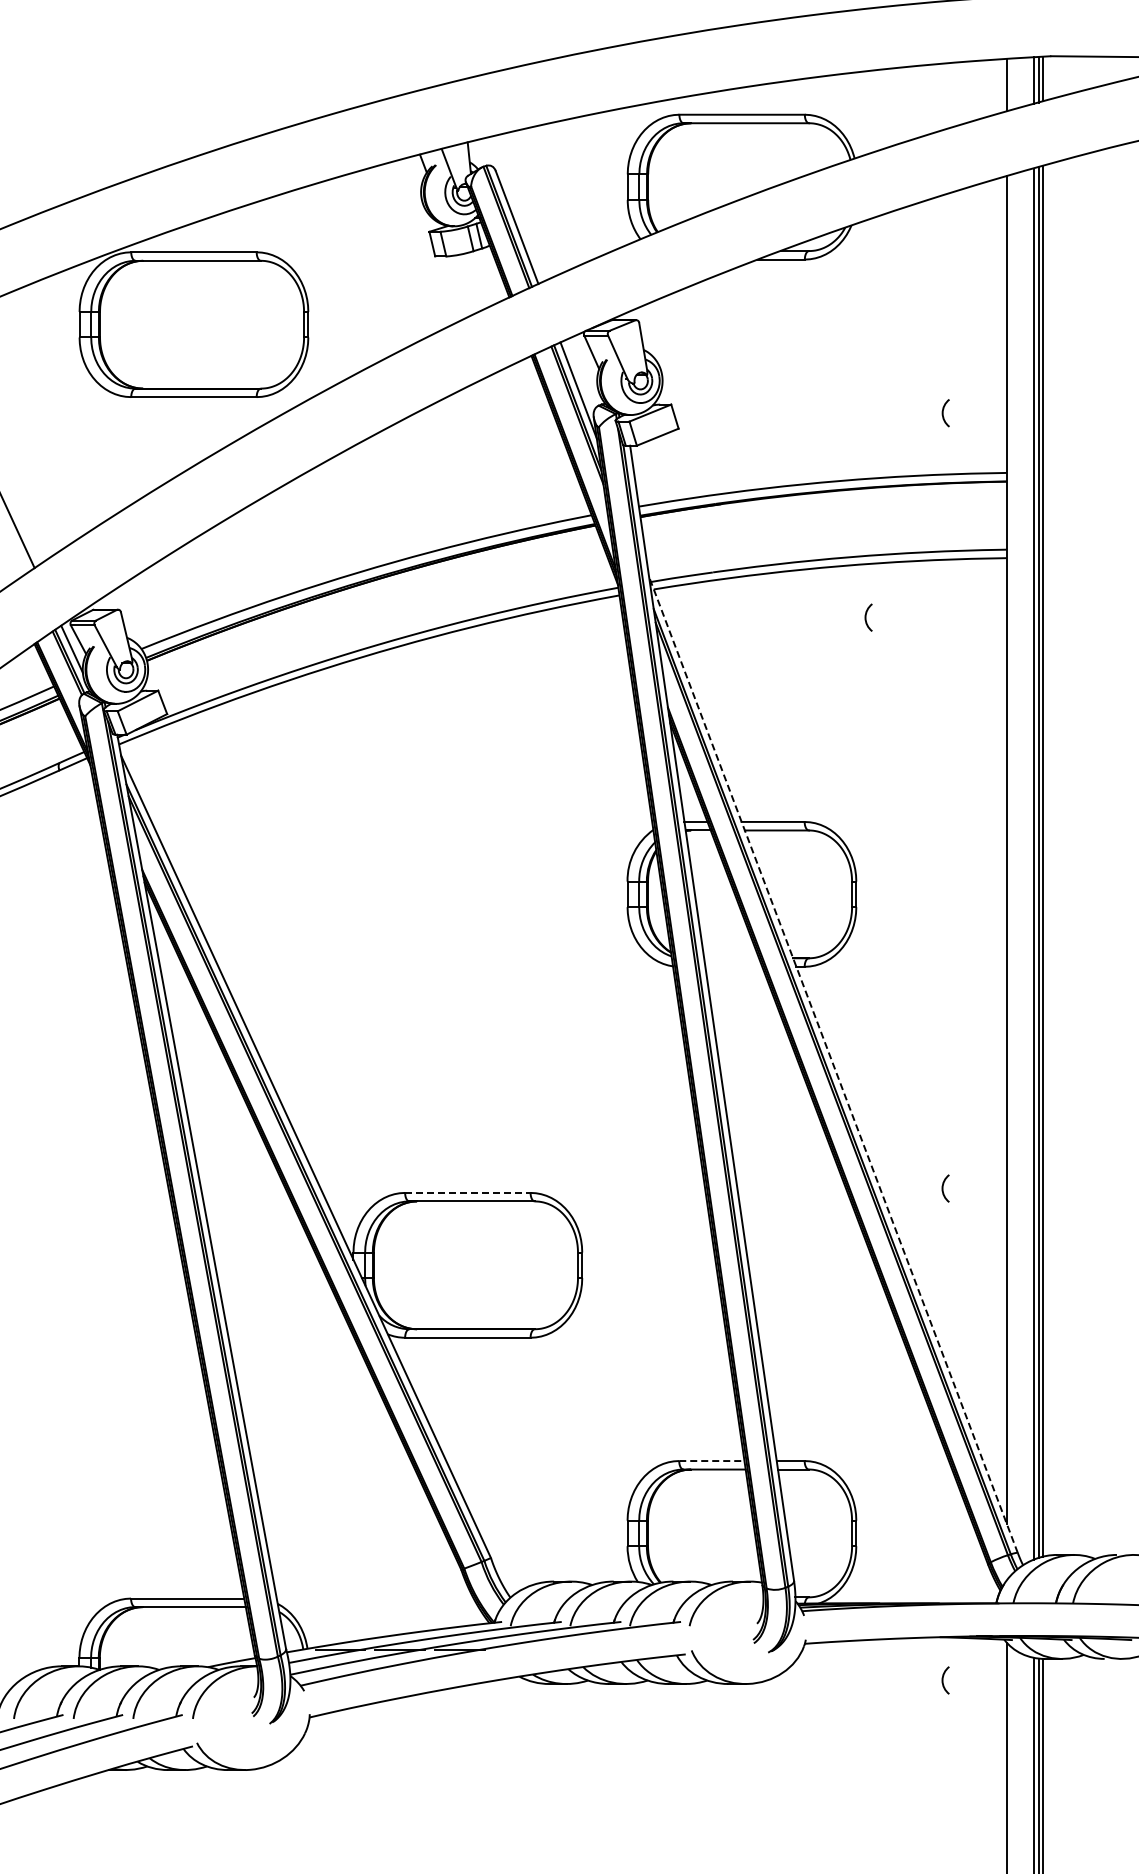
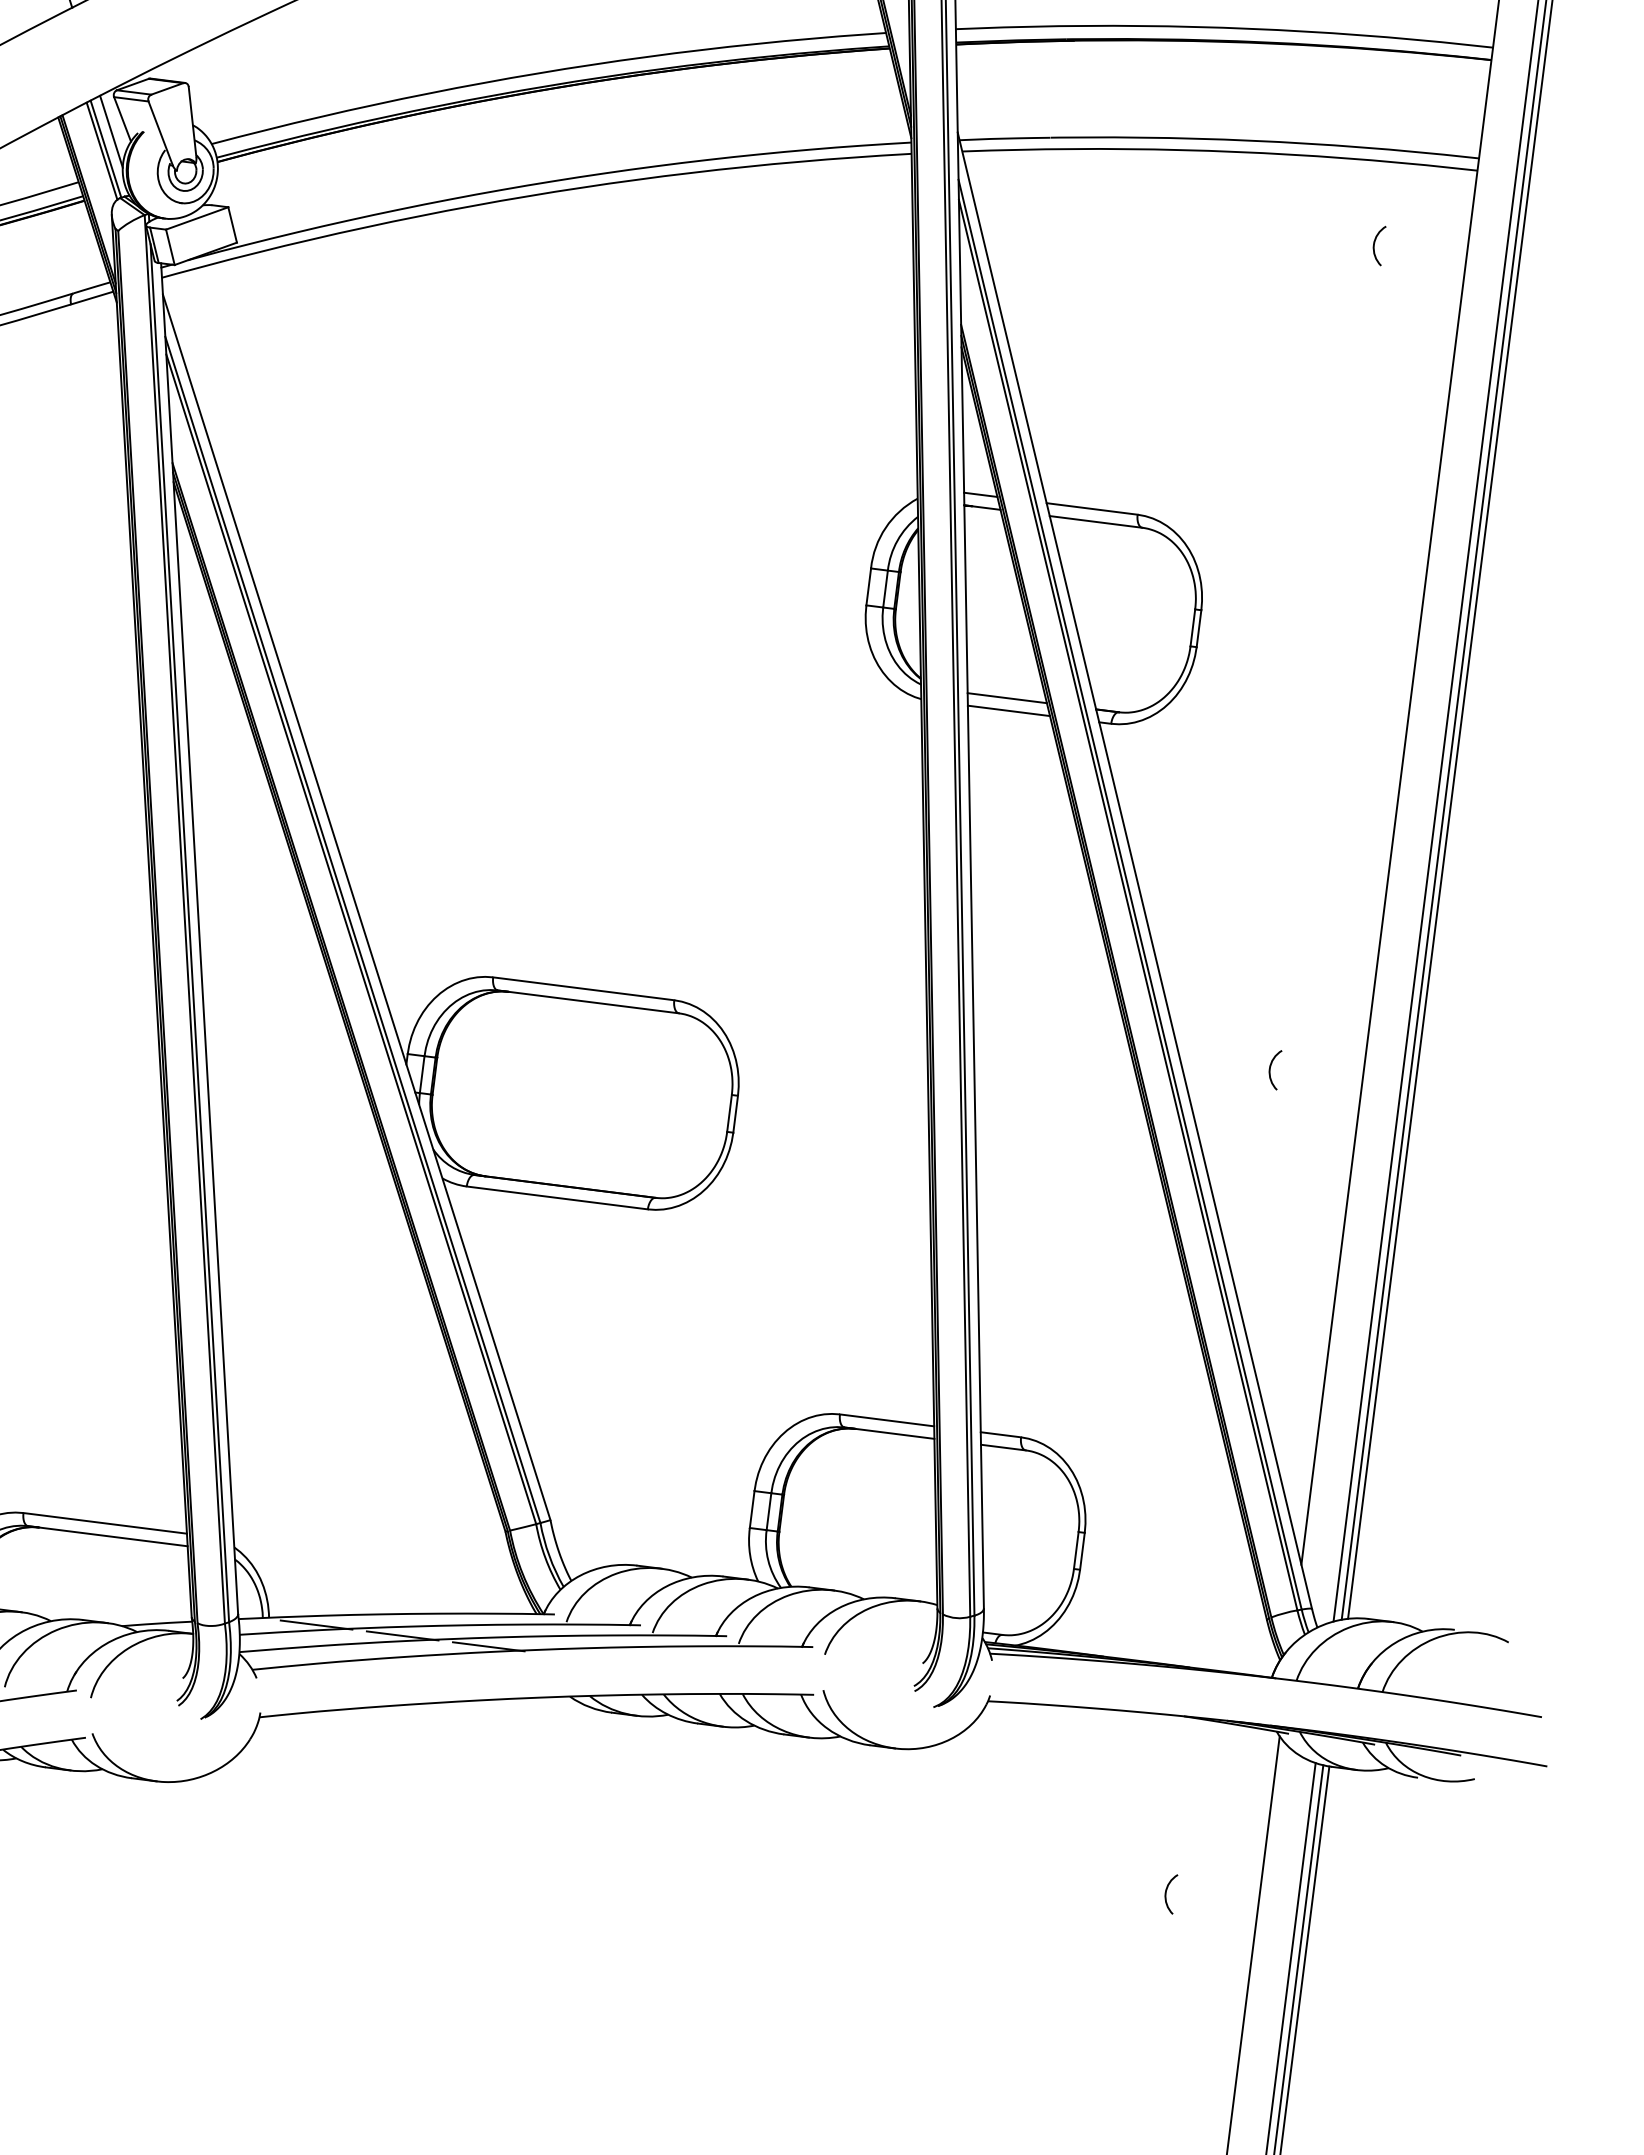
arc: (866, 617) -> (1375, 244), moved
line: (731, 958) -> (1007, 698), added
line: (733, 966) -> (1008, 710), added
line: (833, 1064) -> (1135, 870), dashed -> solid
line: (467, 1192) -> (583, 988), dashed -> solid
line: (711, 1461) -> (886, 1421), dashed -> solid
arc: (943, 1680) -> (1167, 1893), moved

